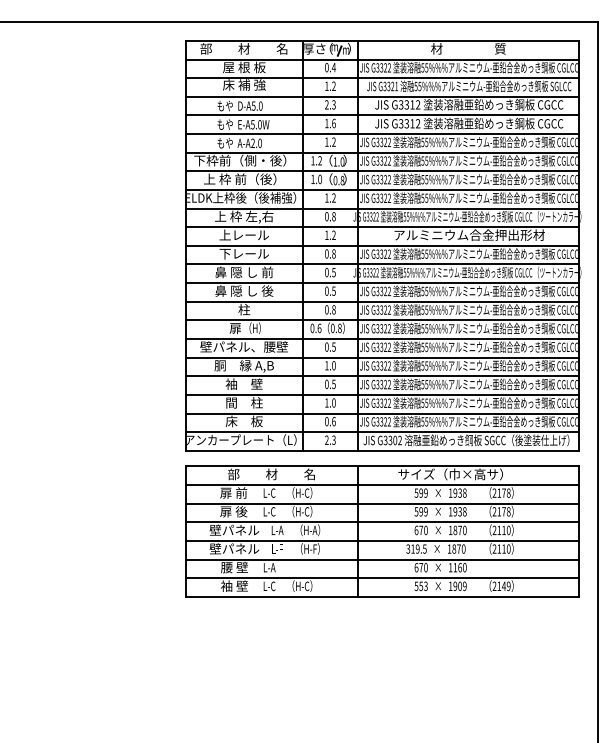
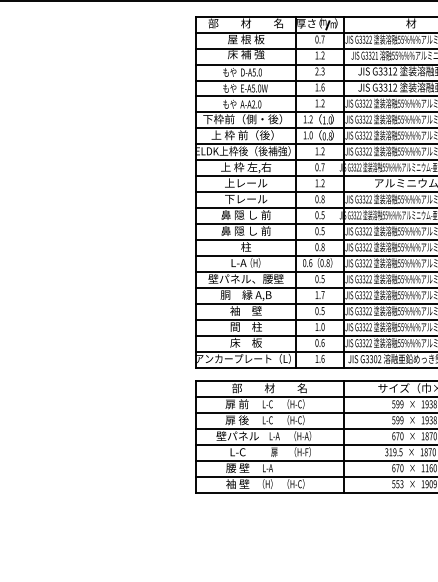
text: (333, 67) -> (322, 39), 0.4 -> 0.7
text: (333, 216) -> (322, 167), 0.8 -> 0.7
text: (267, 290) -> (266, 230), 鼻 隠 し 後 -> 鼻 隠 し 前
text: (235, 328) -> (238, 263), 扉 -> L-A
text: (333, 365) -> (322, 294), 1.0 -> 1.7
text: (330, 439) -> (320, 358), 2.3 -> 1.6
text: (234, 548) -> (237, 451), 壁パネル -> L-C
text: (277, 548) -> (274, 451), L-F -> 扉
text: (269, 585) -> (267, 483), L-C -> （H）

